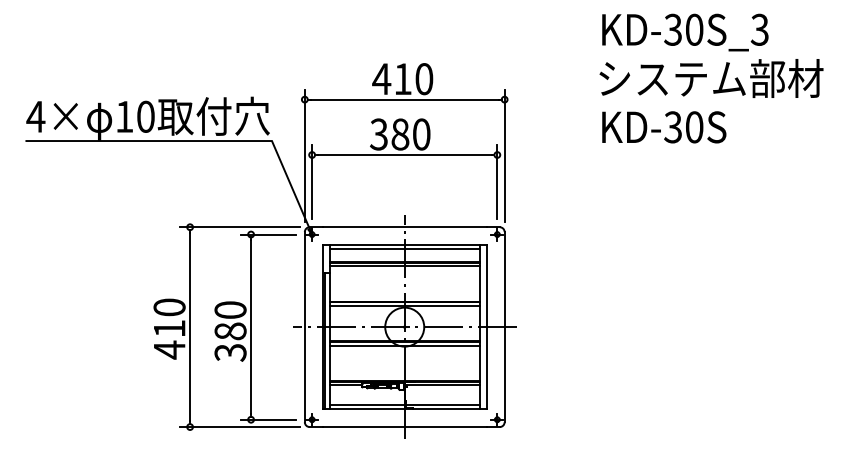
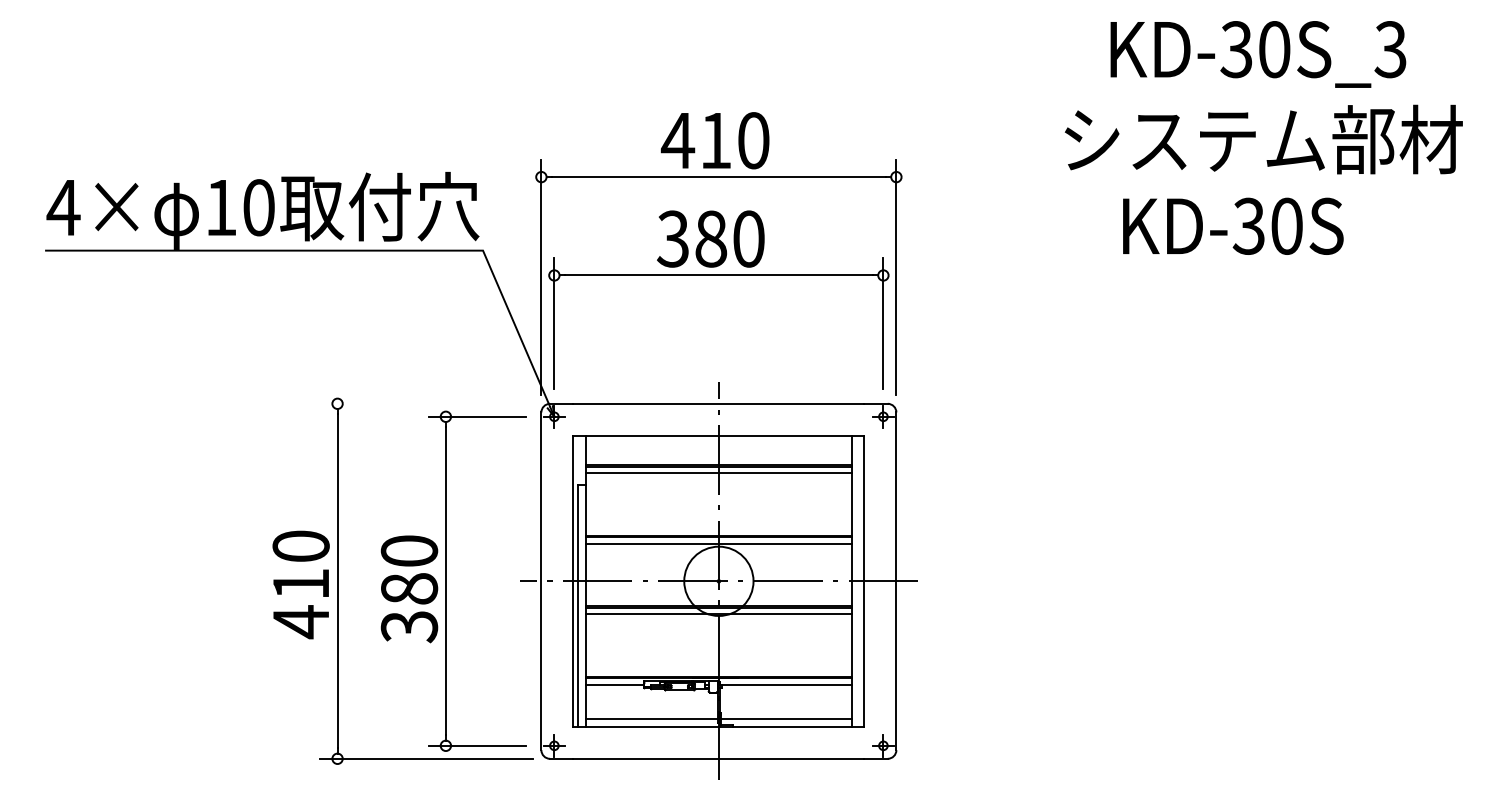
text: (685, 32) -> (1258, 54), moved
text: (664, 127) -> (1233, 226), moved
line: (239, 227) -> (425, 404), removed
line: (404, 249) -> (718, 443), removed

